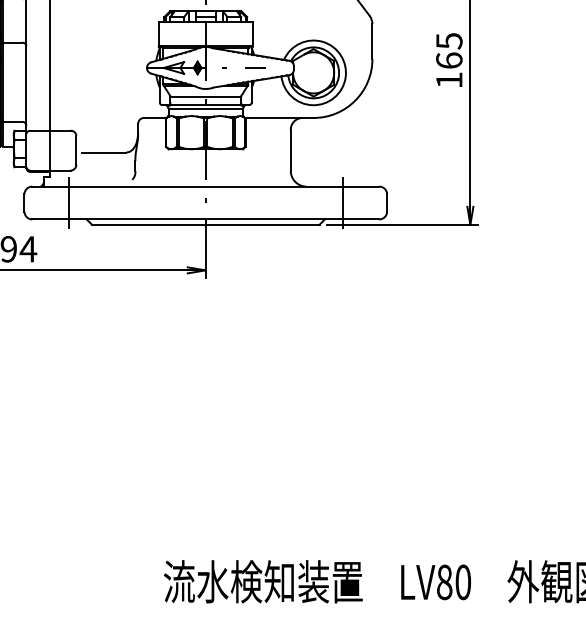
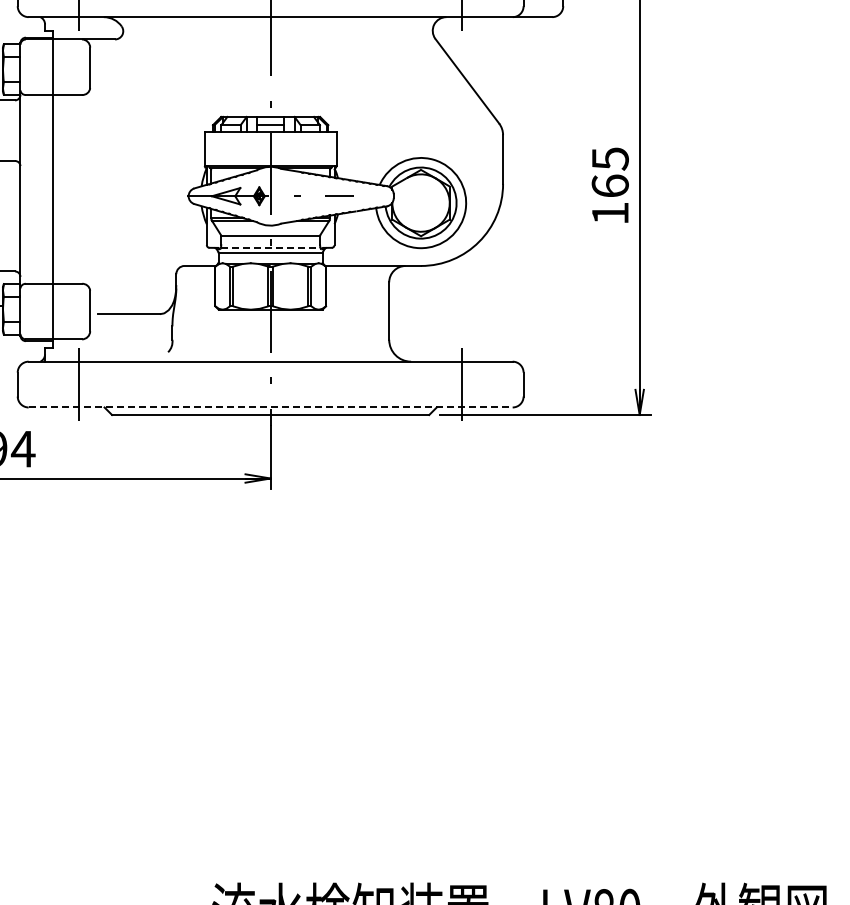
line: (206, 105) -> (271, 248), solid -> dashed
line: (205, 219) -> (270, 407), solid -> dashed

